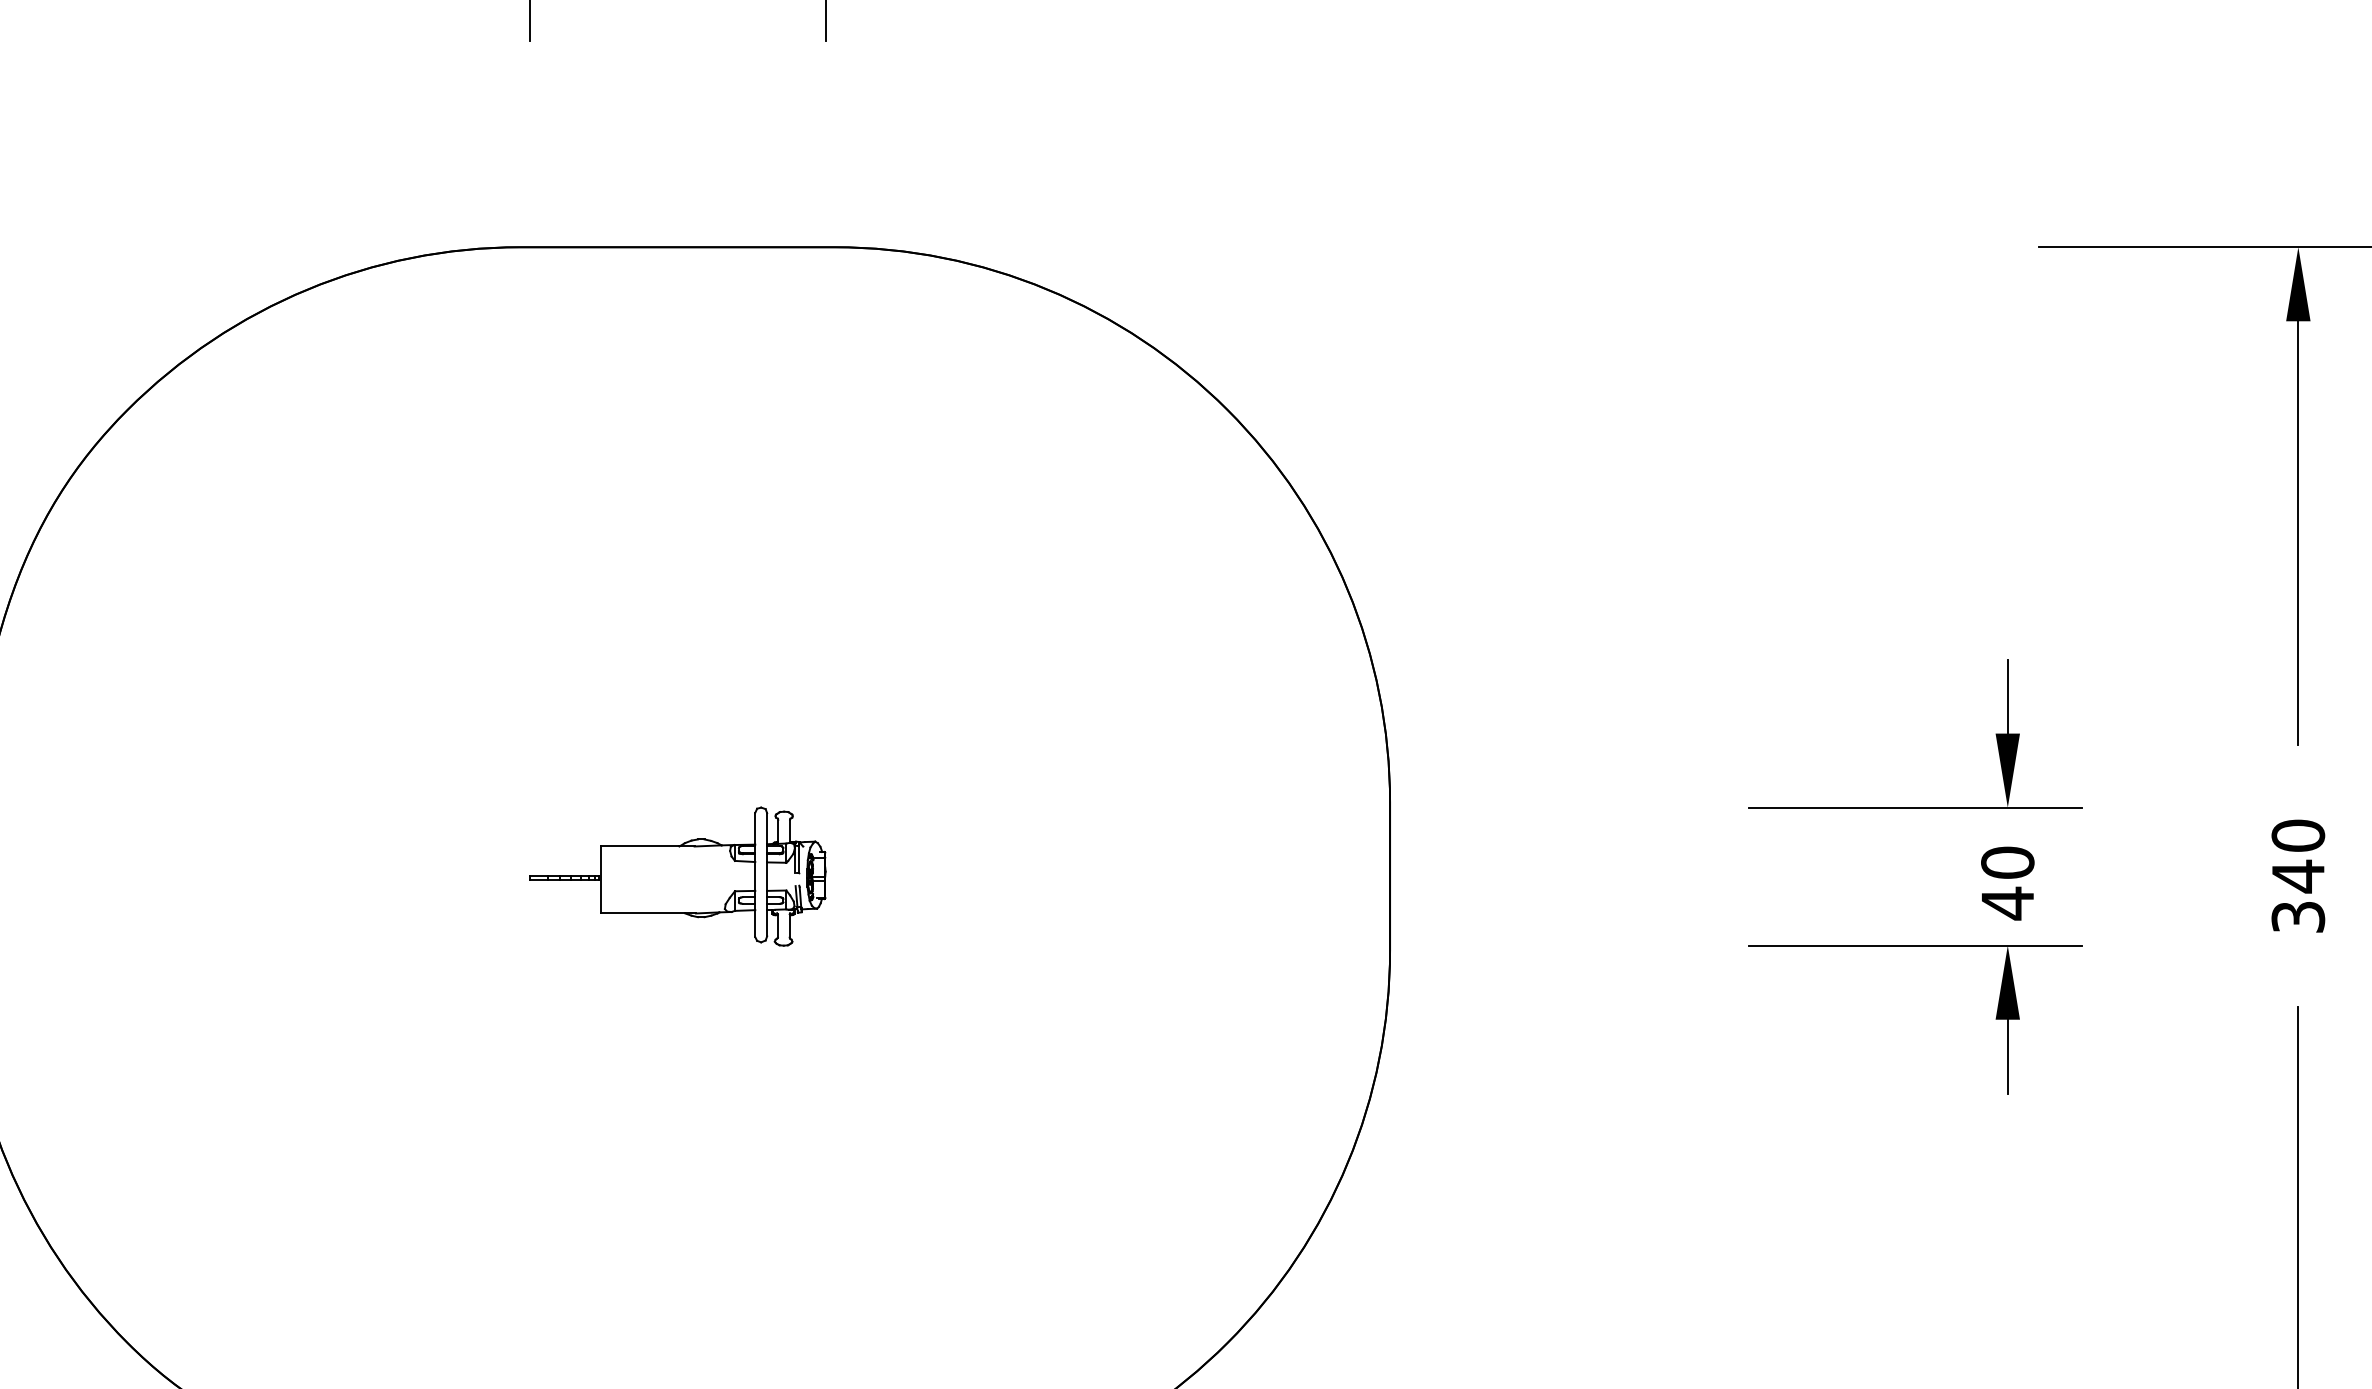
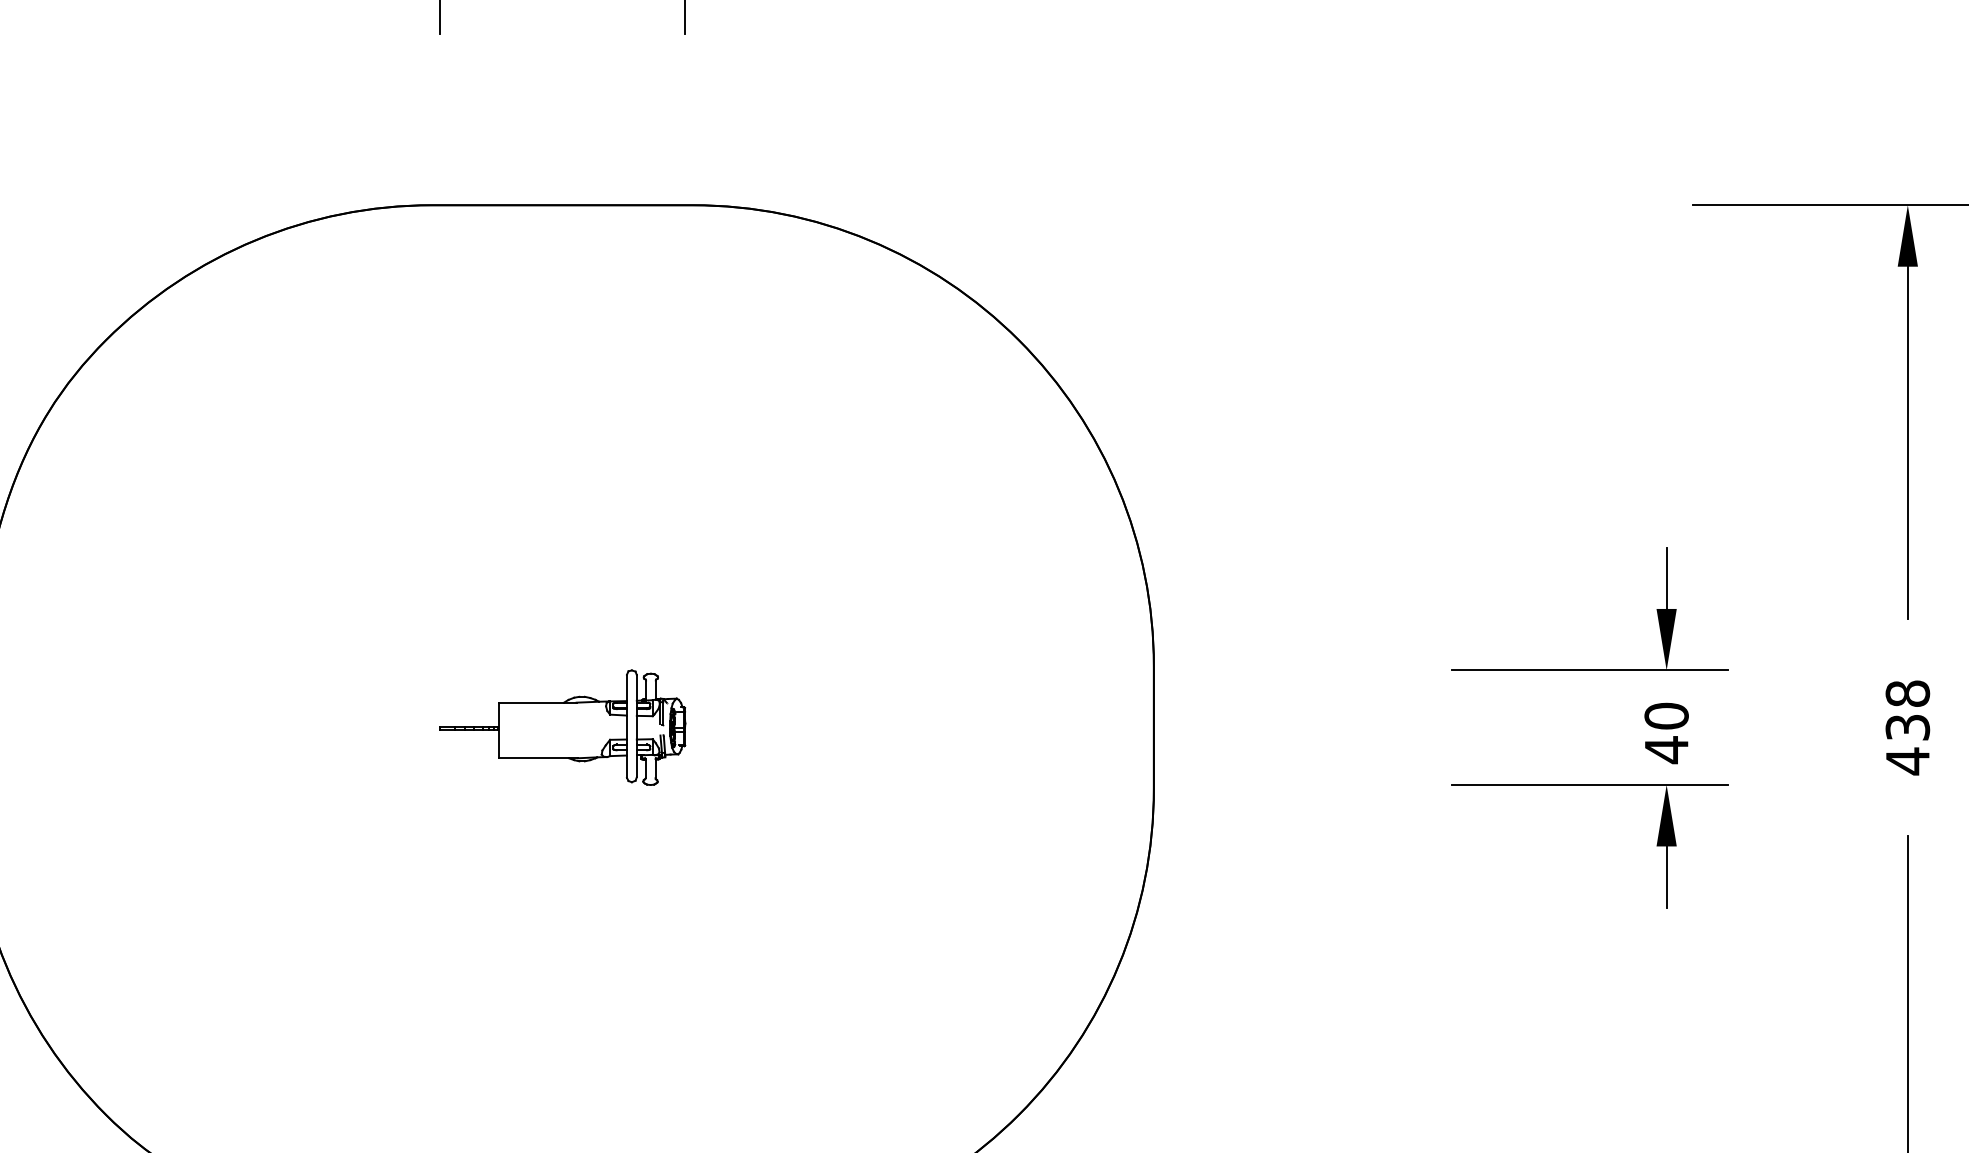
text: (2297, 876) -> (1907, 727), 340 -> 438

